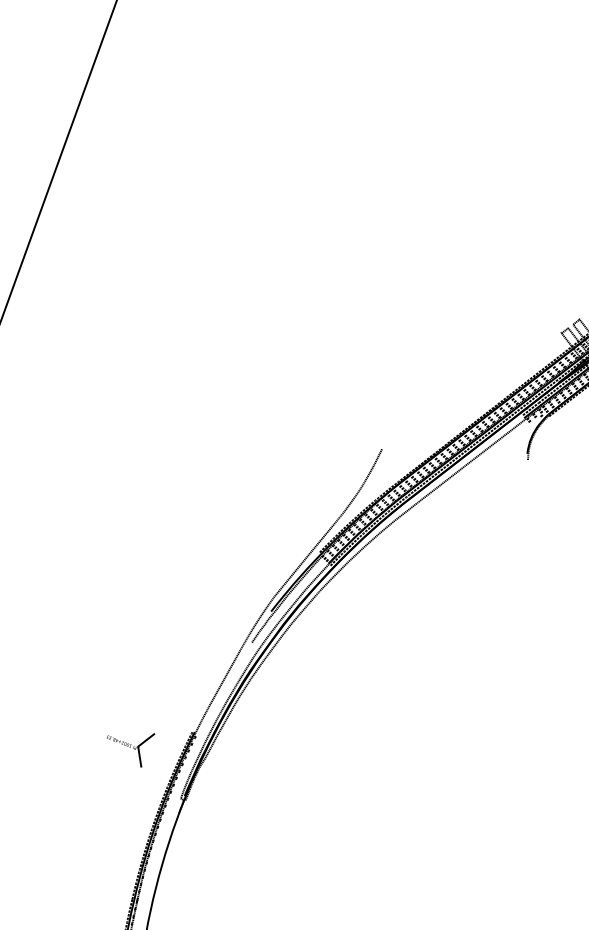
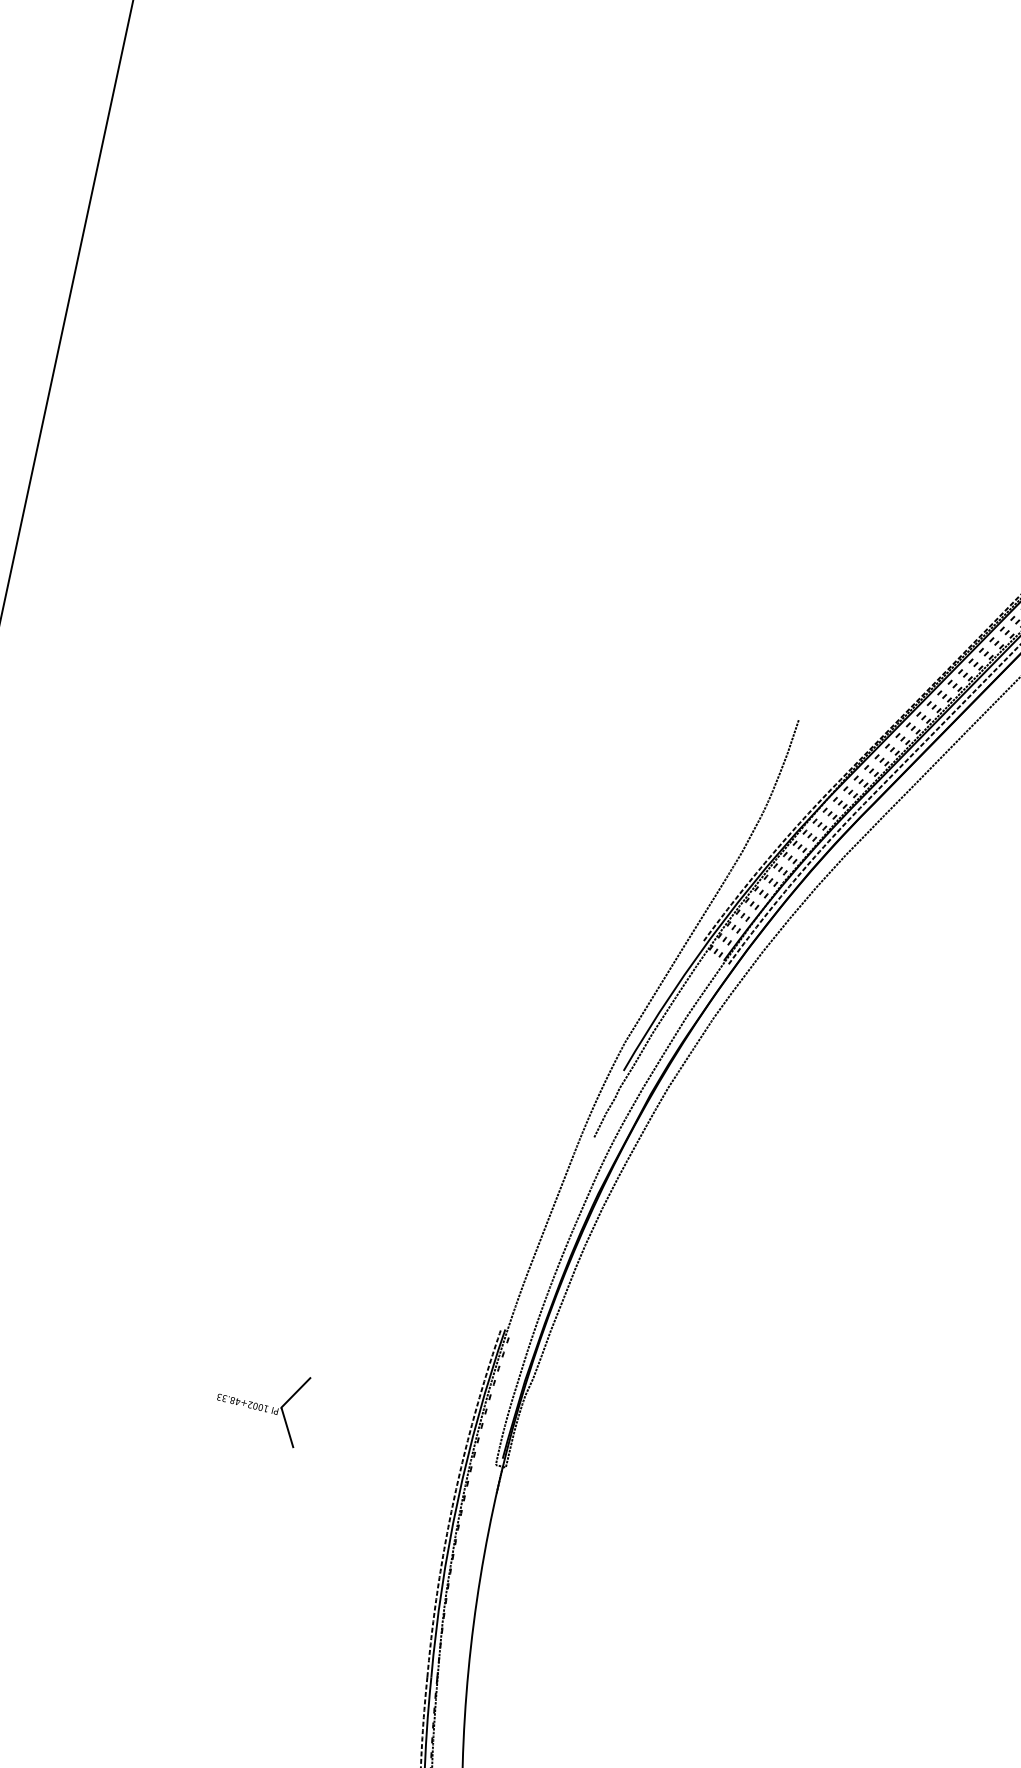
part: (131, 750) -> (269, 1417), moved

